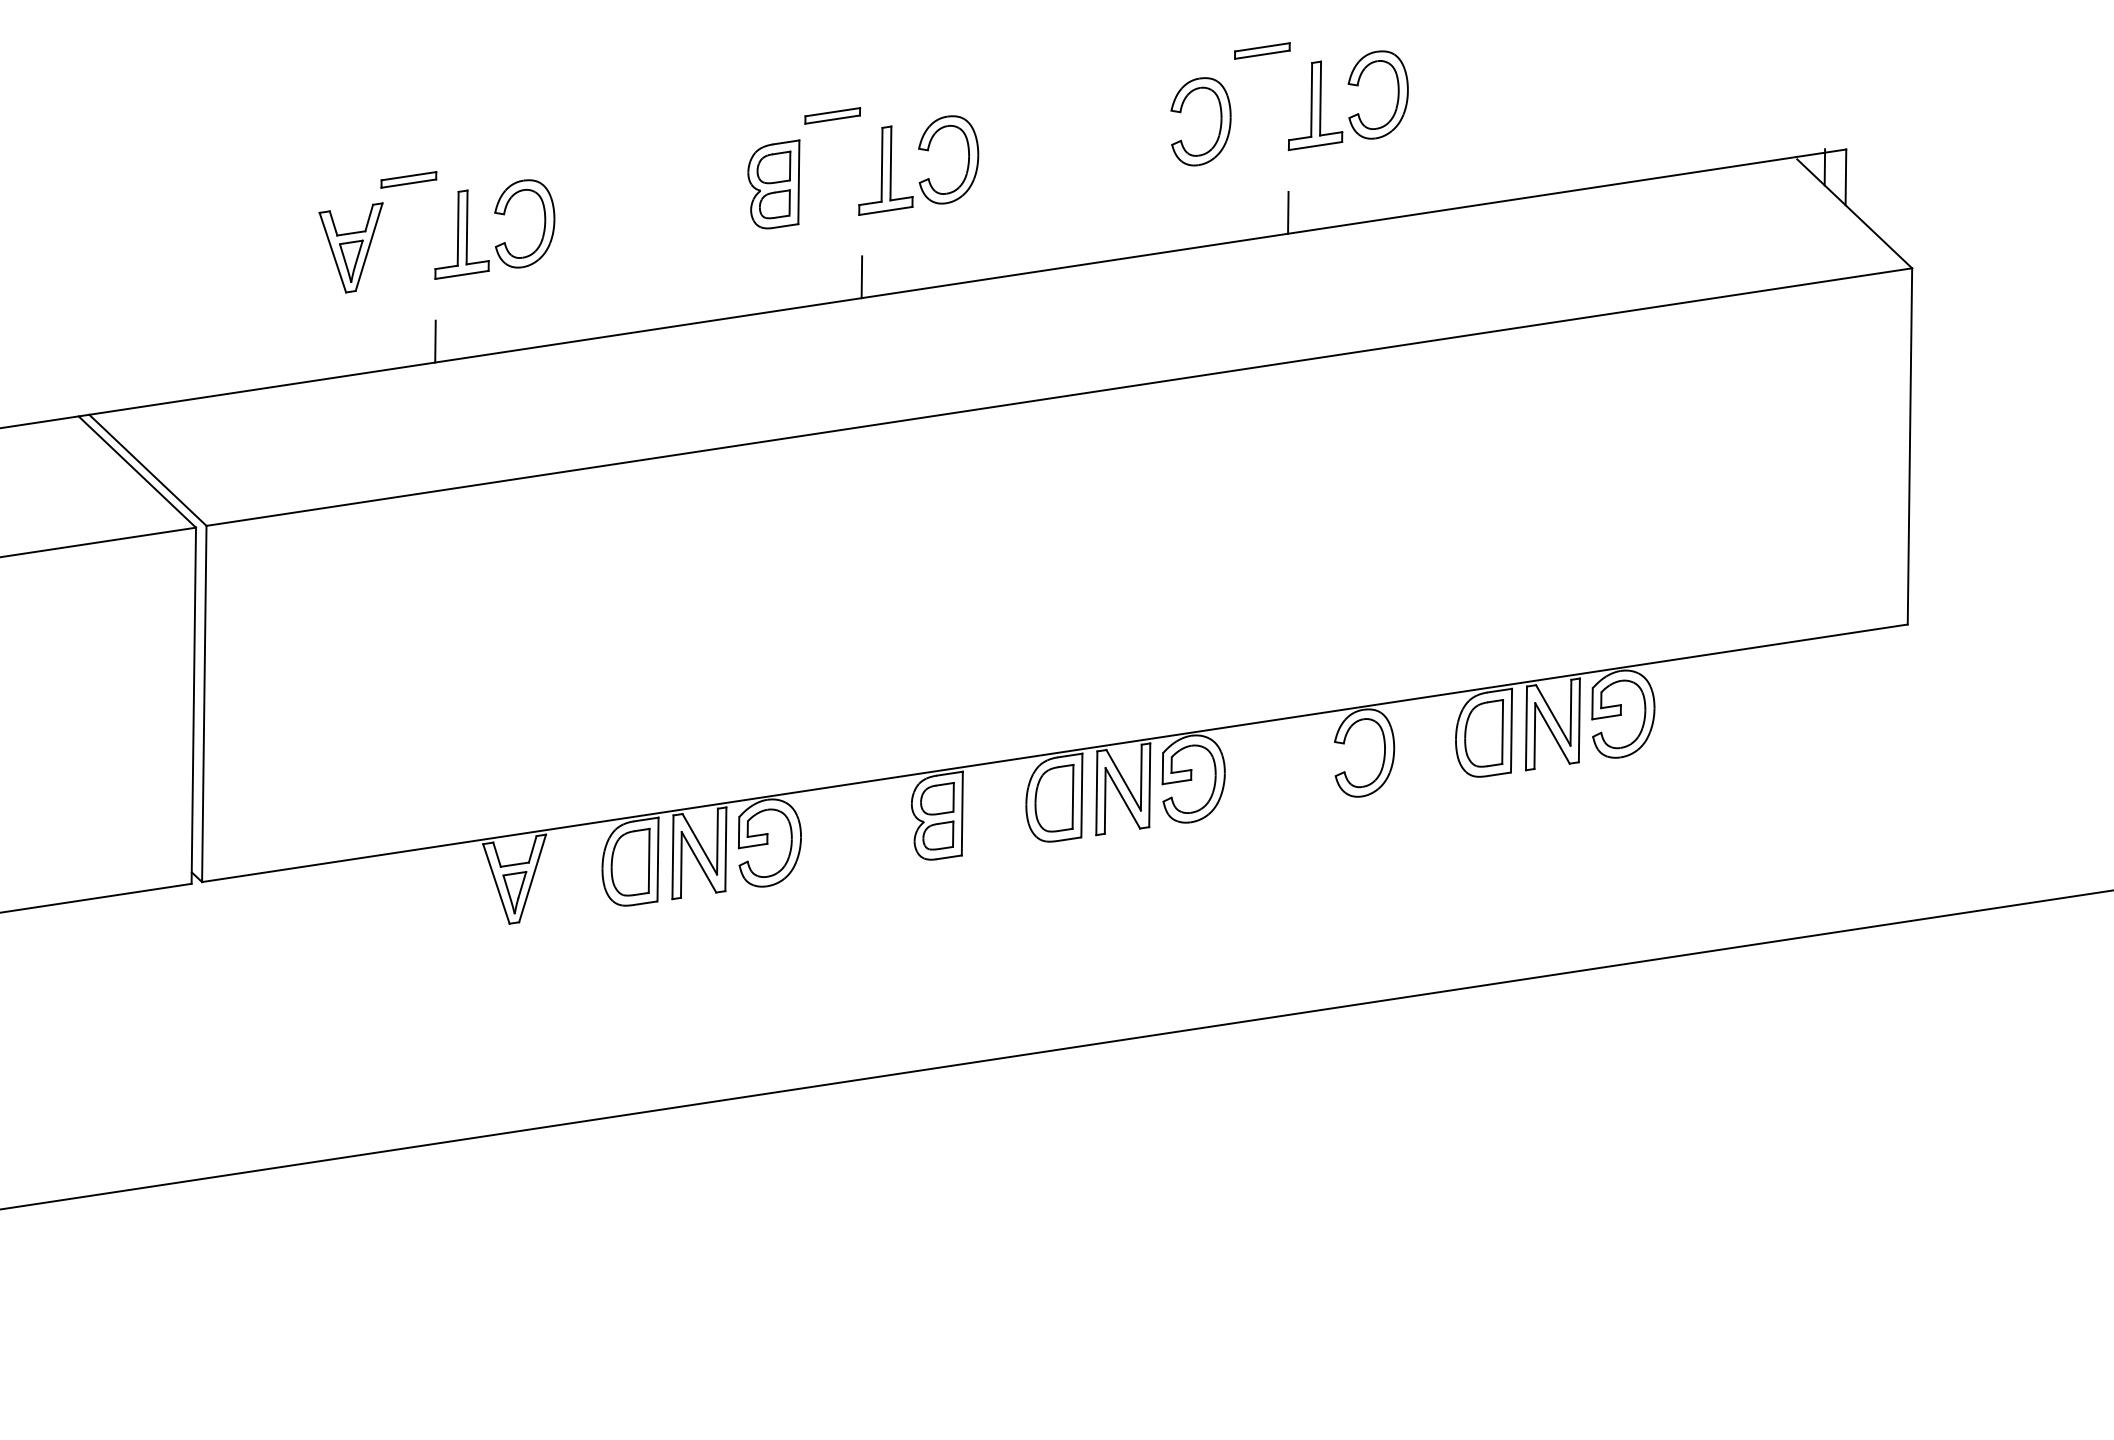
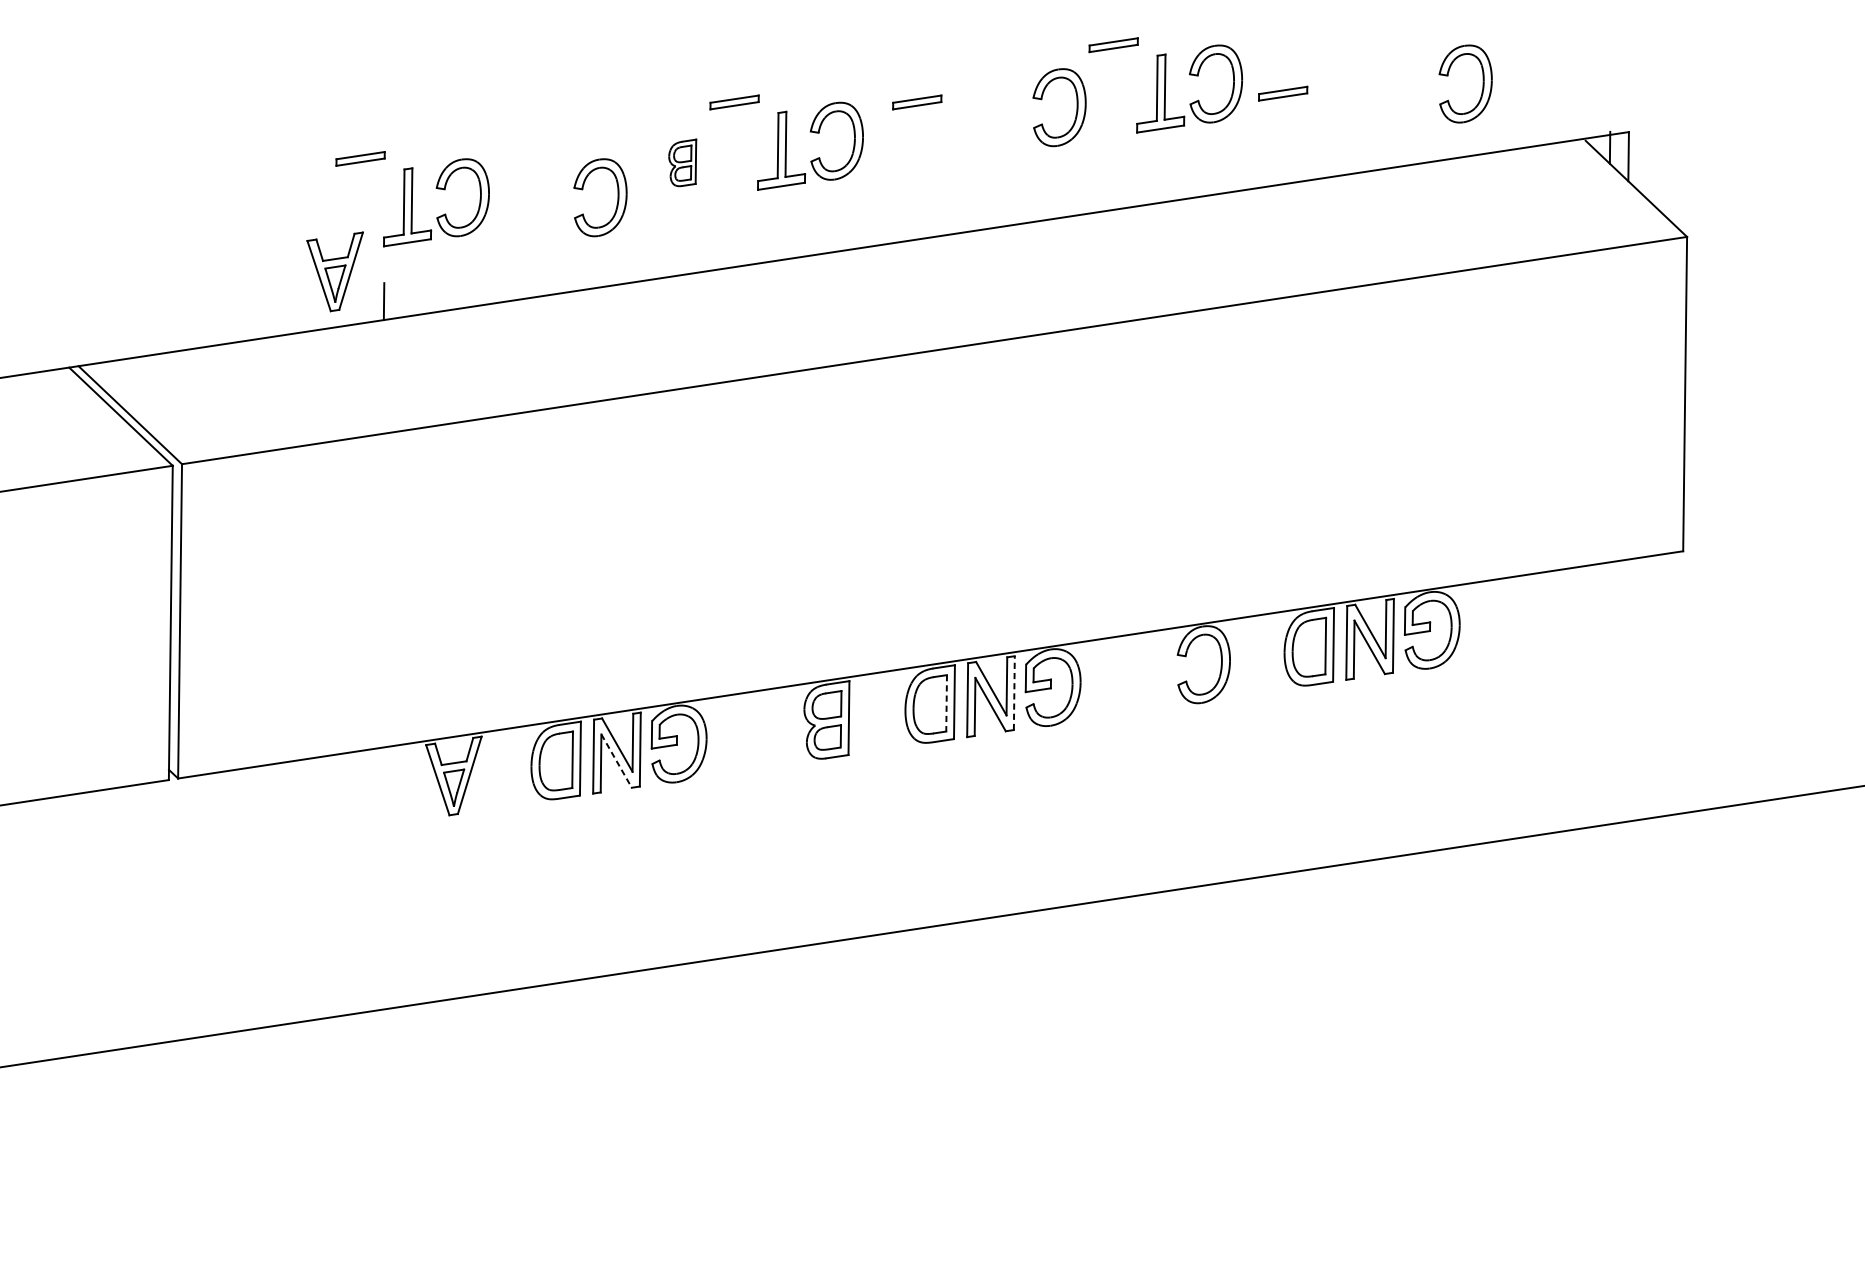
part: (1680, 94) -> (1482, 83), added
part: (1454, 105) -> (1283, 93), added
part: (1039, 115) -> (917, 102), added
part: (773, 184) -> (682, 162), size x0.6
line: (1288, 212) -> (1136, 187), removed
part: (699, 228) -> (617, 201), added
part: (350, 247) -> (334, 271), moved
line: (861, 277) -> (759, 245), removed
line: (1149, 785) -> (1014, 693), solid -> dashed
line: (1073, 796) -> (947, 703), solid -> dashed
line: (699, 862) -> (617, 761), solid -> dashed

